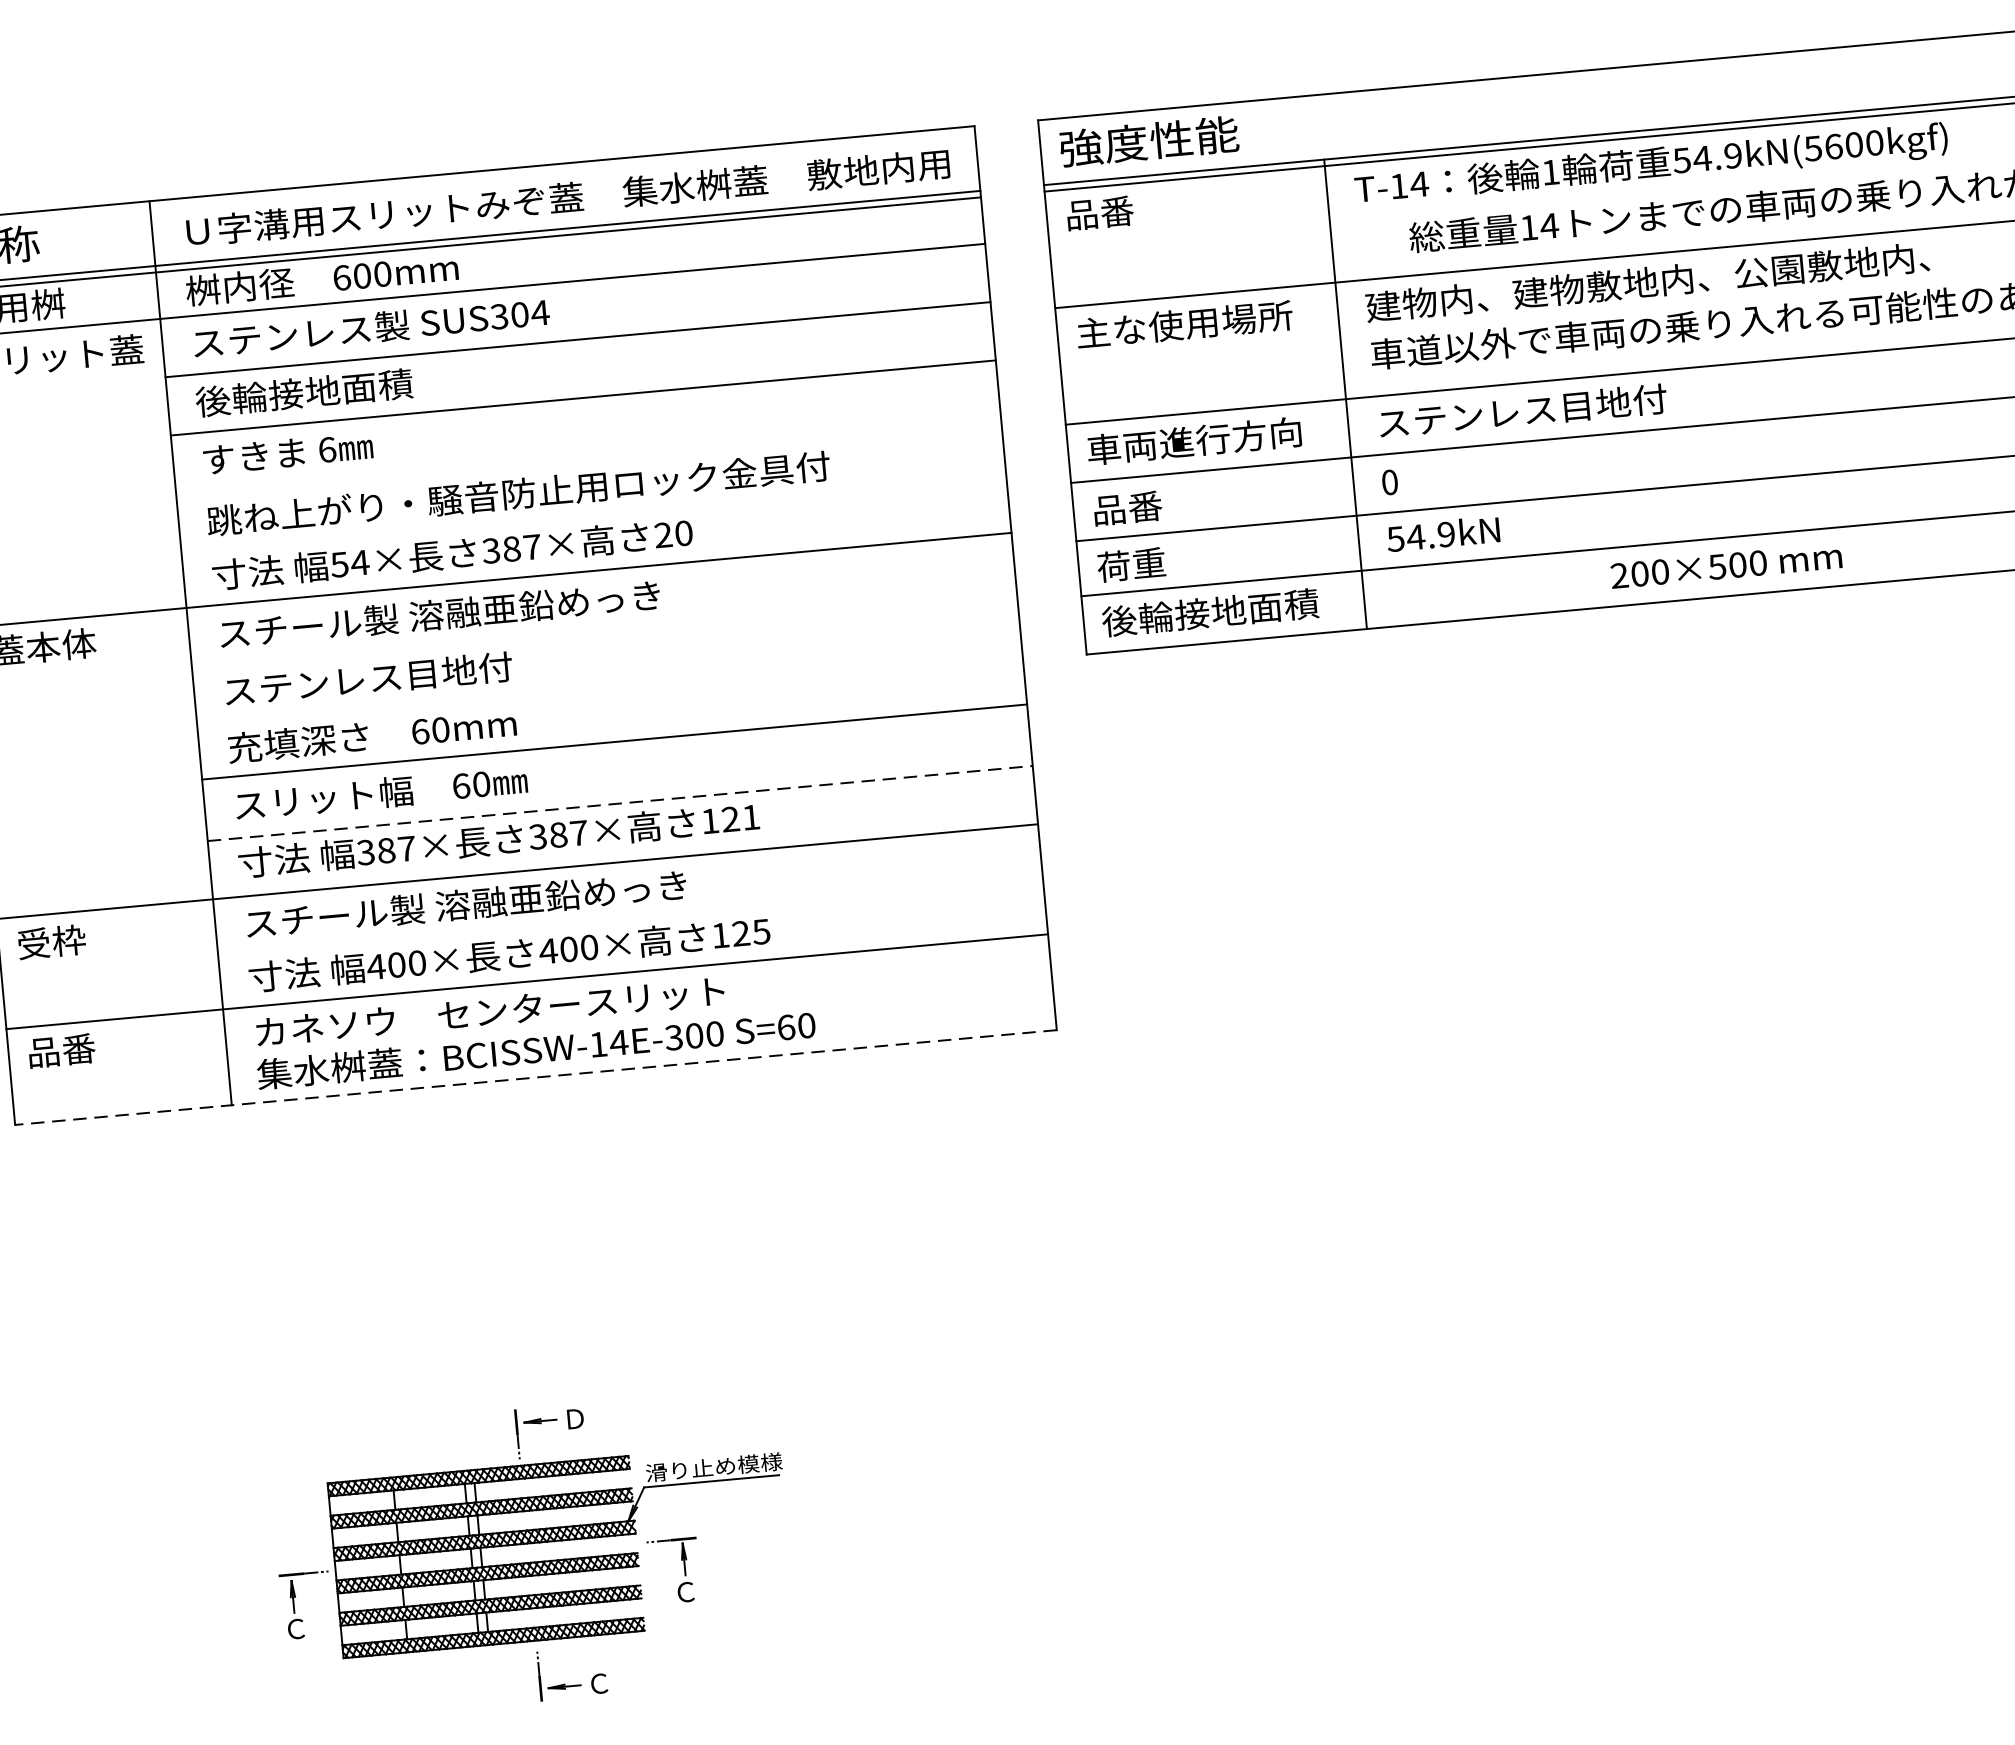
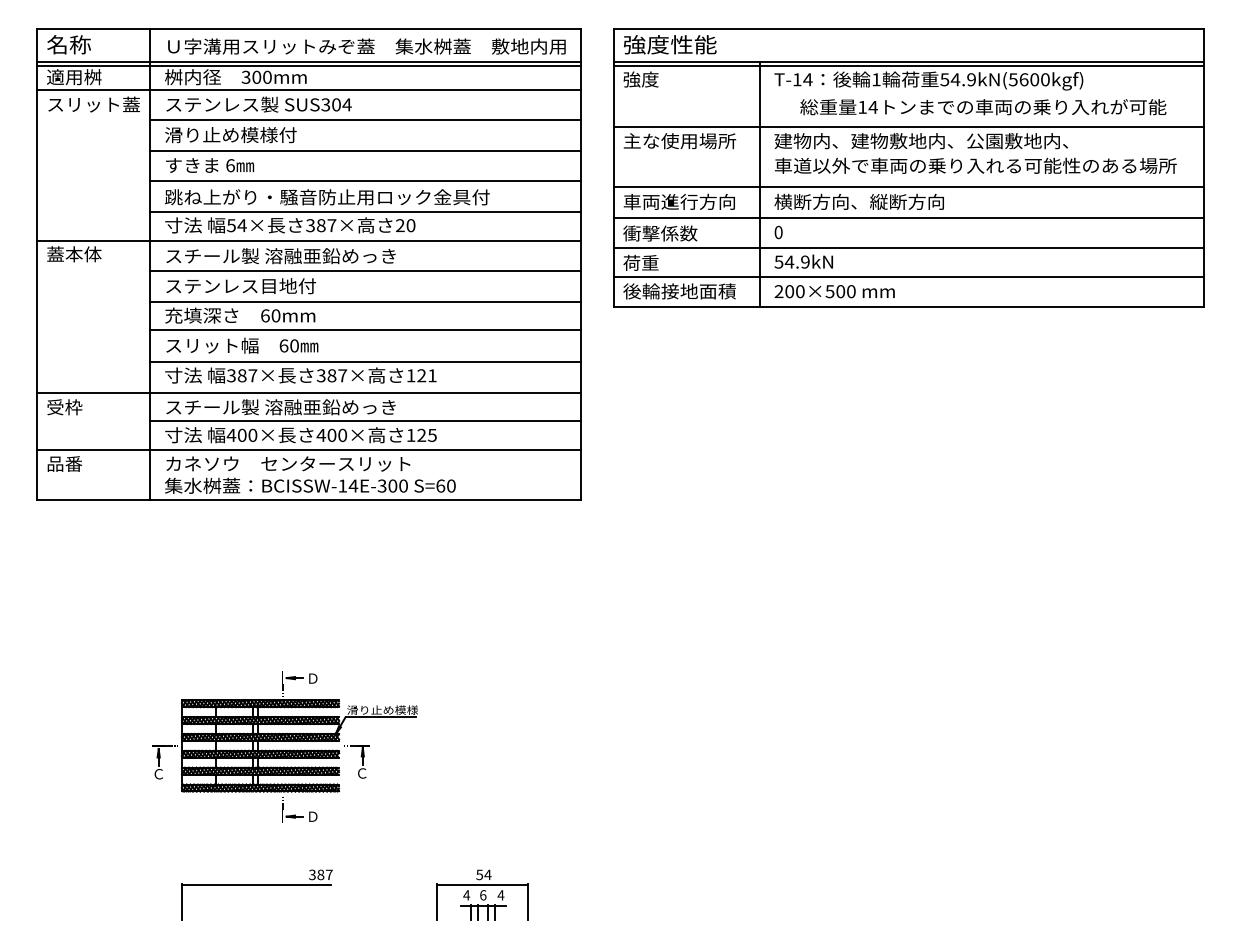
text: (1098, 213) -> (640, 79), 品番 -> 強度
text: (340, 276) -> (245, 76), 600mm -> 300mm
text: (322, 392) -> (230, 135), 後輪接地面積 -> 滑り止め模様付
text: (1537, 409) -> (858, 201), ステンレス目地付 -> 横断方向、縦断方向
line: (588, 456) -> (365, 181), added
text: (1163, 504) -> (660, 233), 品番 -> 衝撃係数
line: (594, 514) -> (365, 211), added
text: (1725, 565) -> (834, 291), moved
line: (604, 629) -> (365, 271), added
line: (609, 686) -> (365, 301), added
line: (620, 803) -> (365, 362), dashed -> solid
line: (630, 916) -> (365, 421), added
line: (535, 1078) -> (308, 500), dashed -> solid
text: (600, 1683) -> (313, 816), Ｃ -> Ｄ

